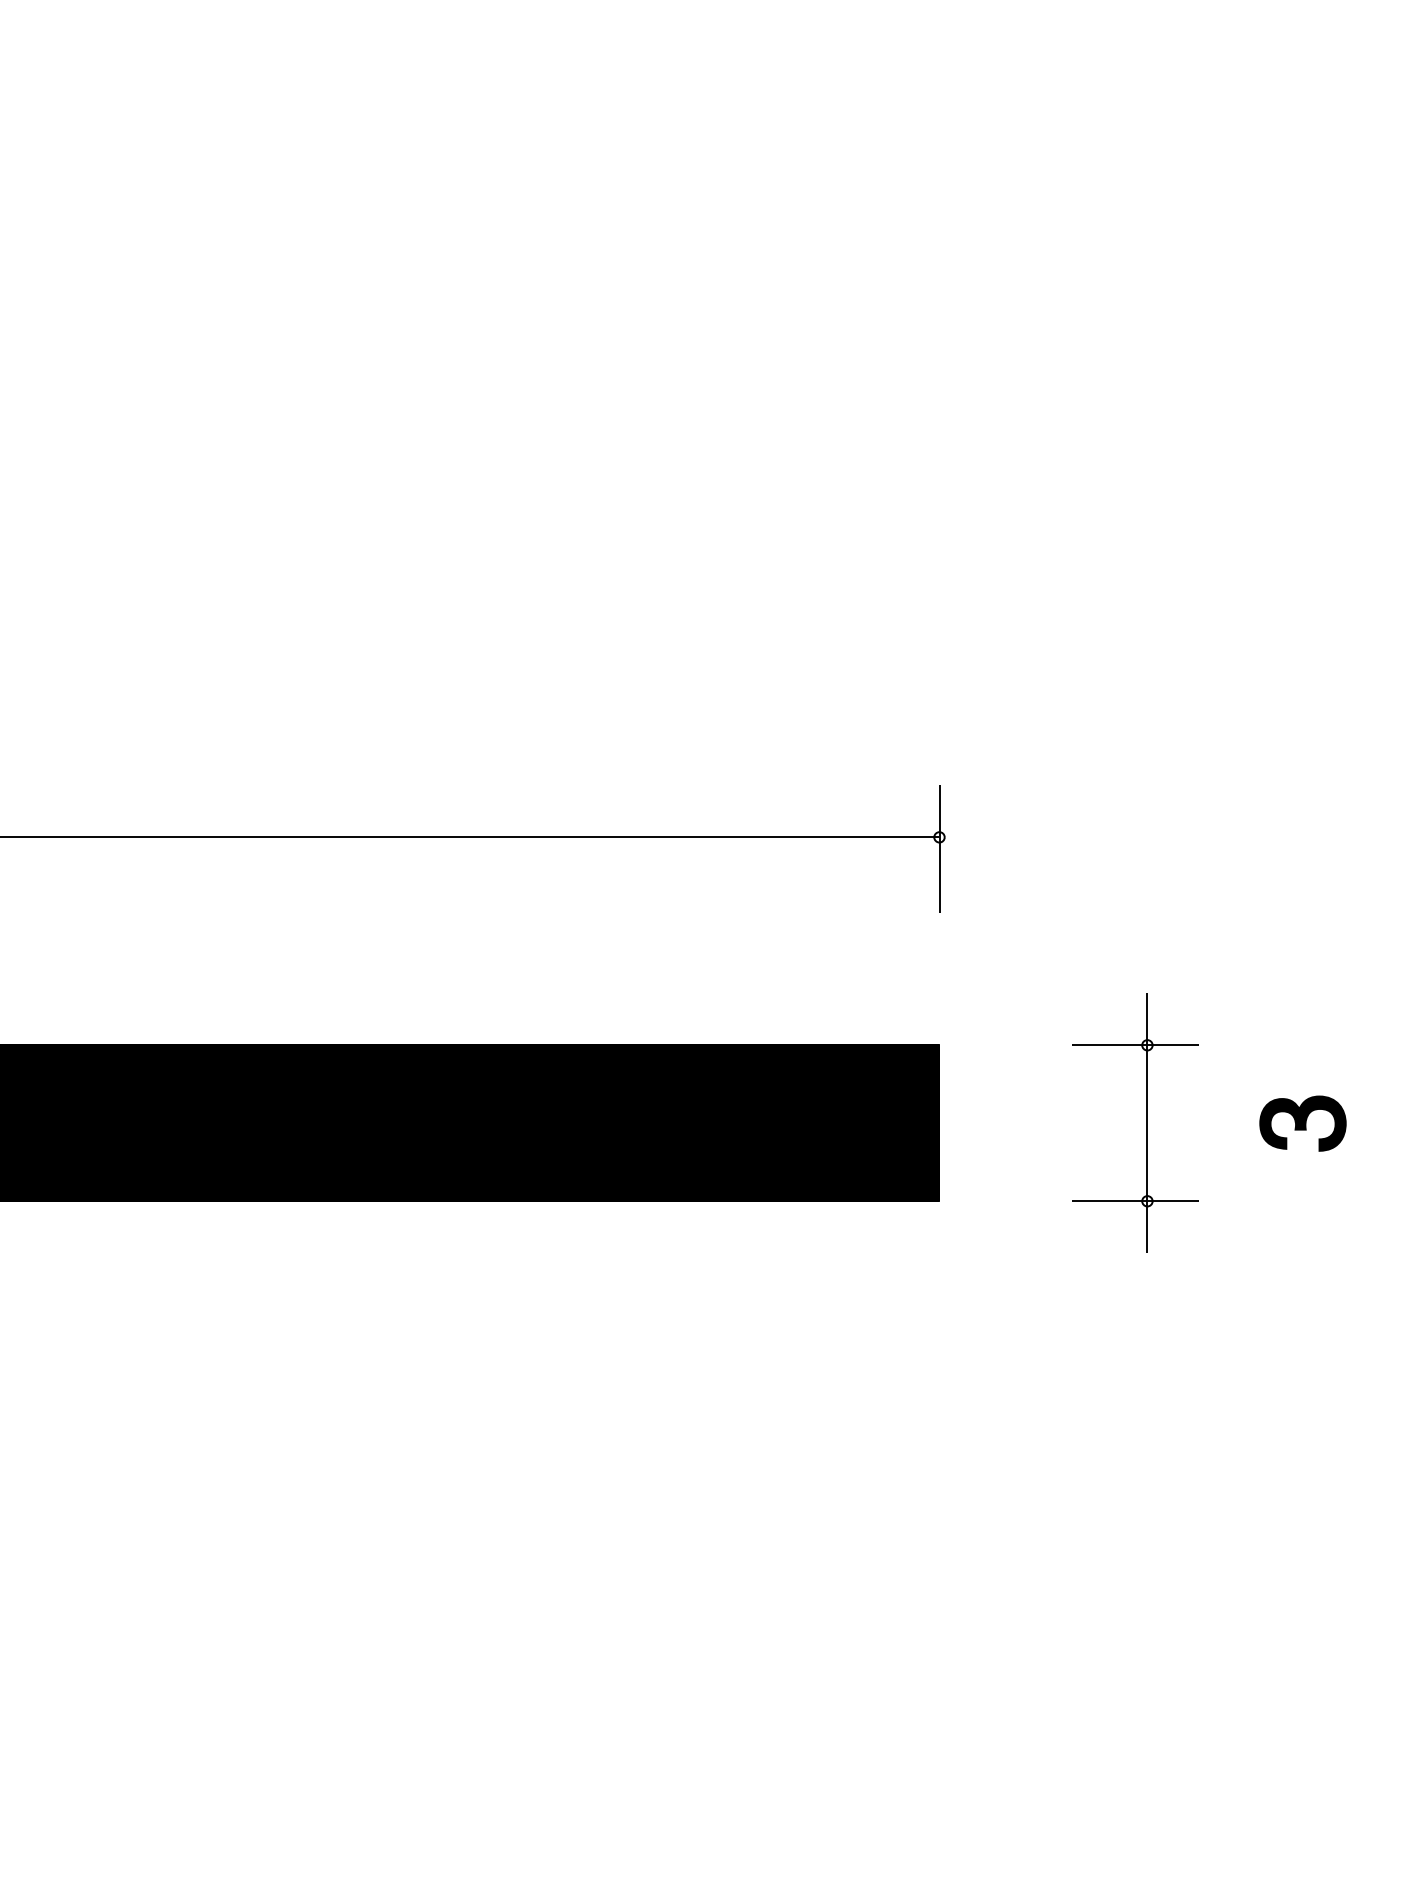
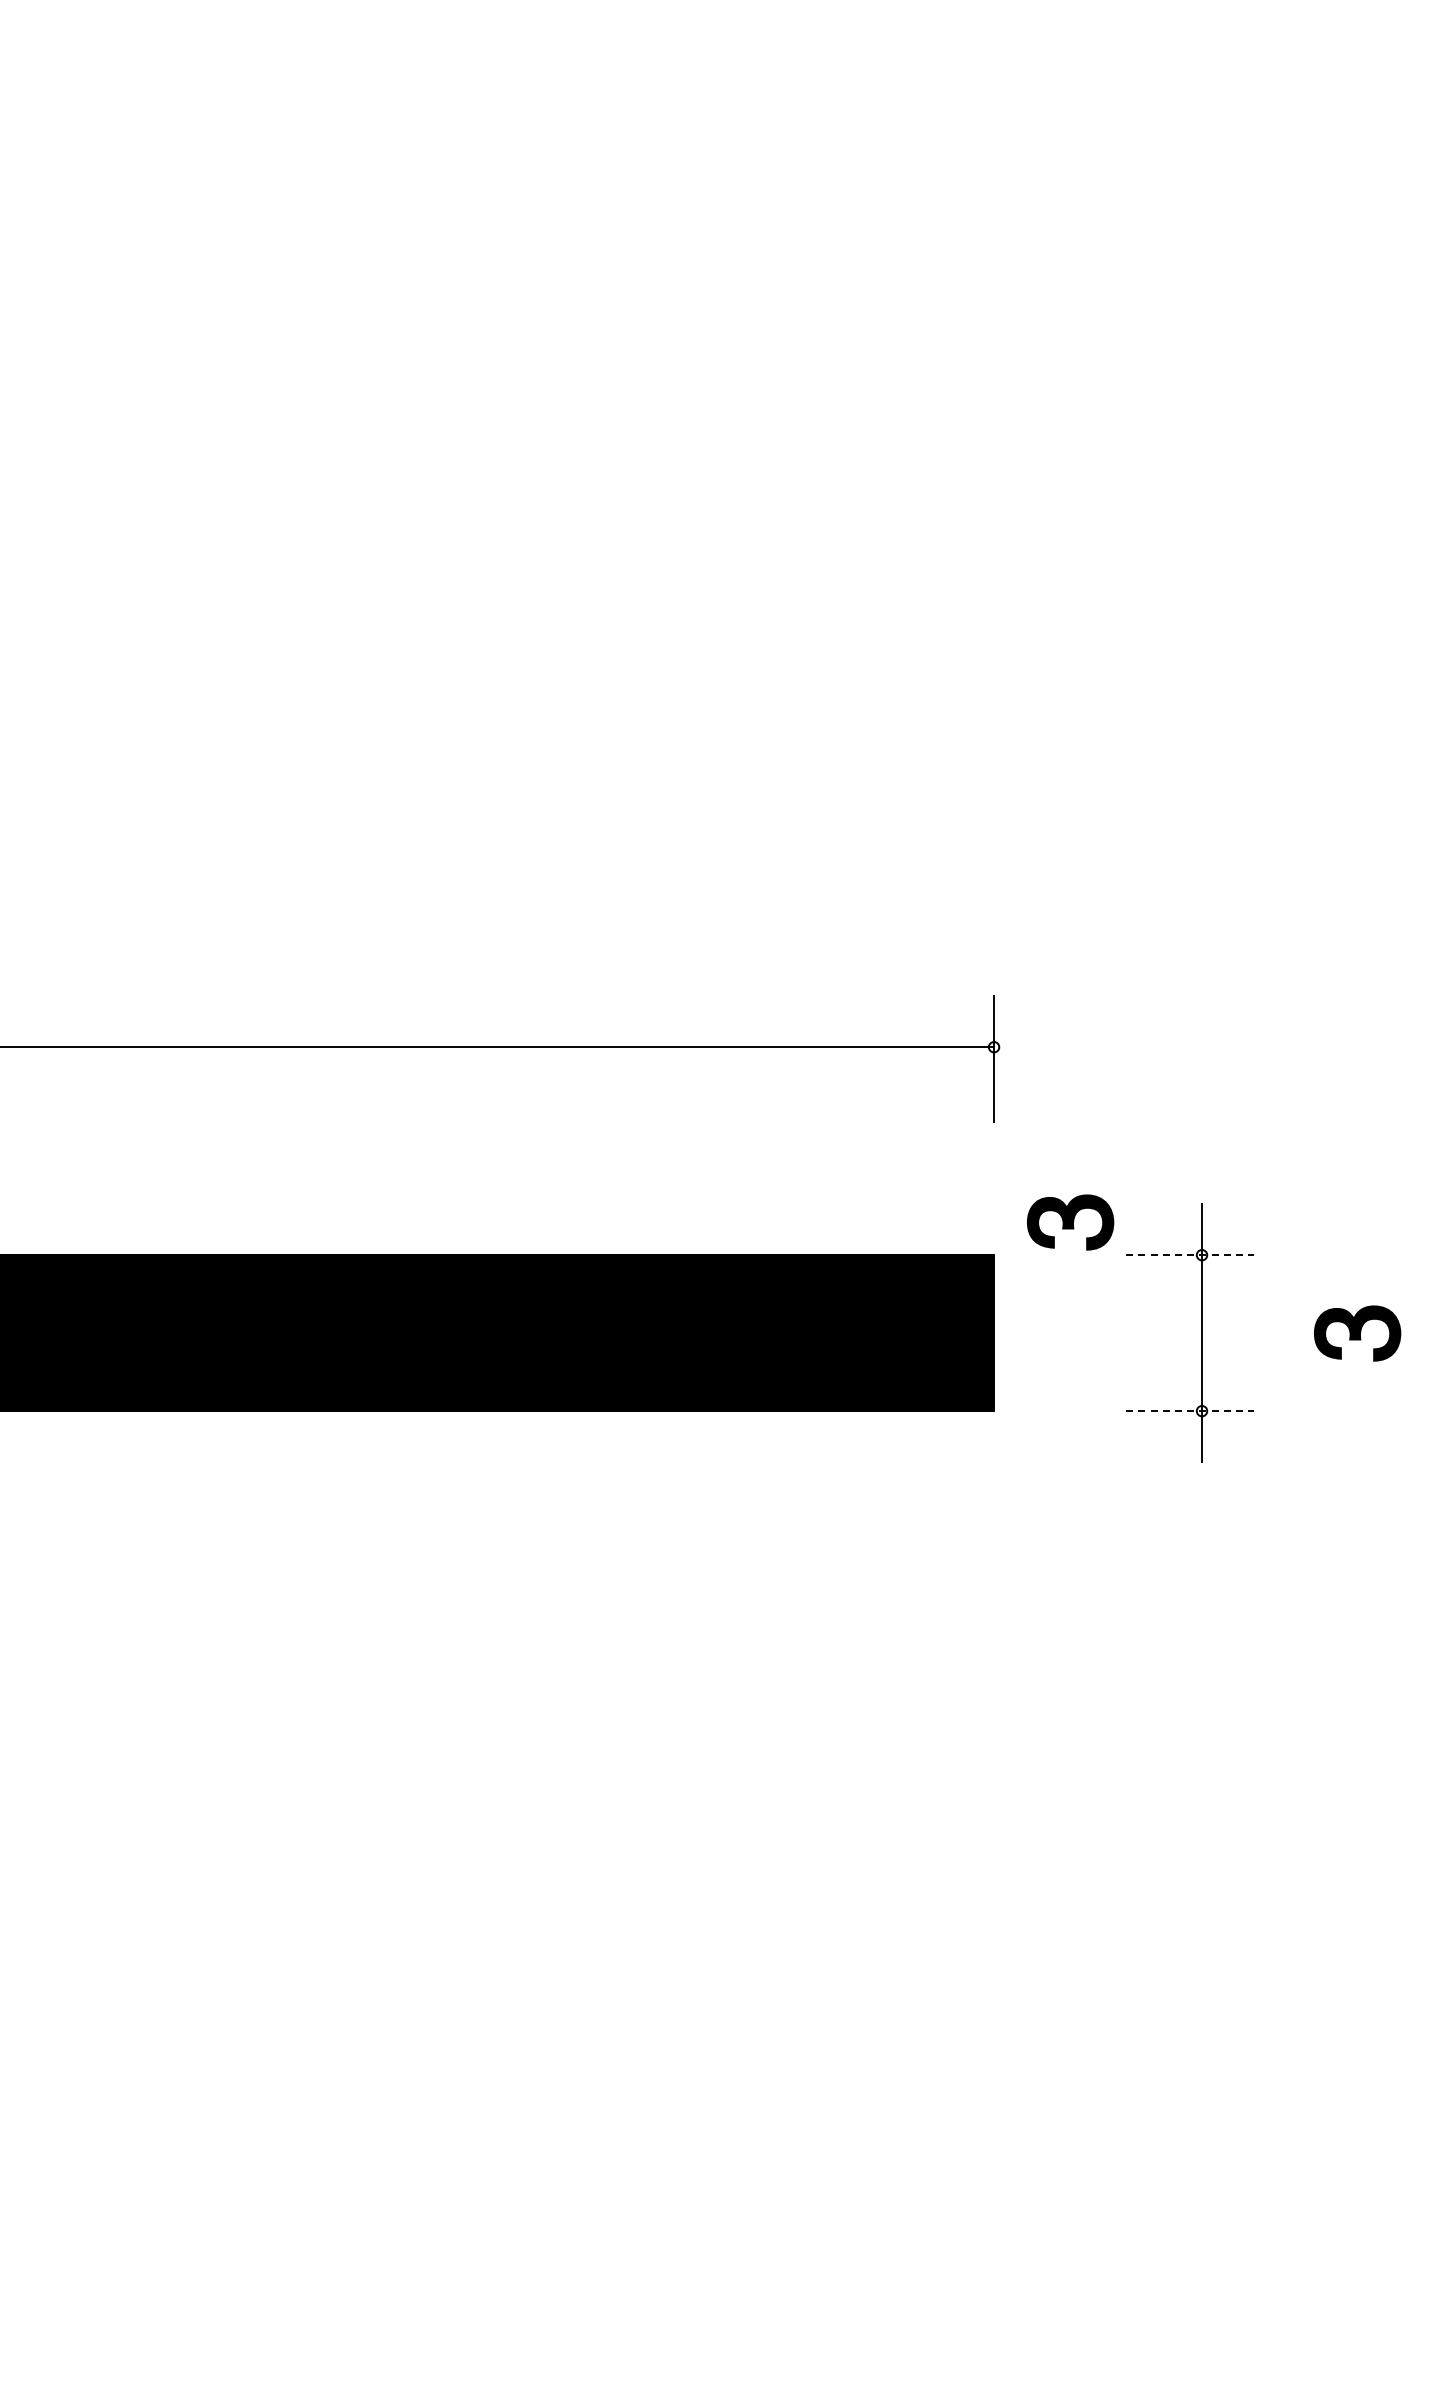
part: (1015, 1012) -> (1070, 1222), added
line: (1135, 1045) -> (1190, 1255), solid -> dashed
line: (1135, 1201) -> (1190, 1411), solid -> dashed

